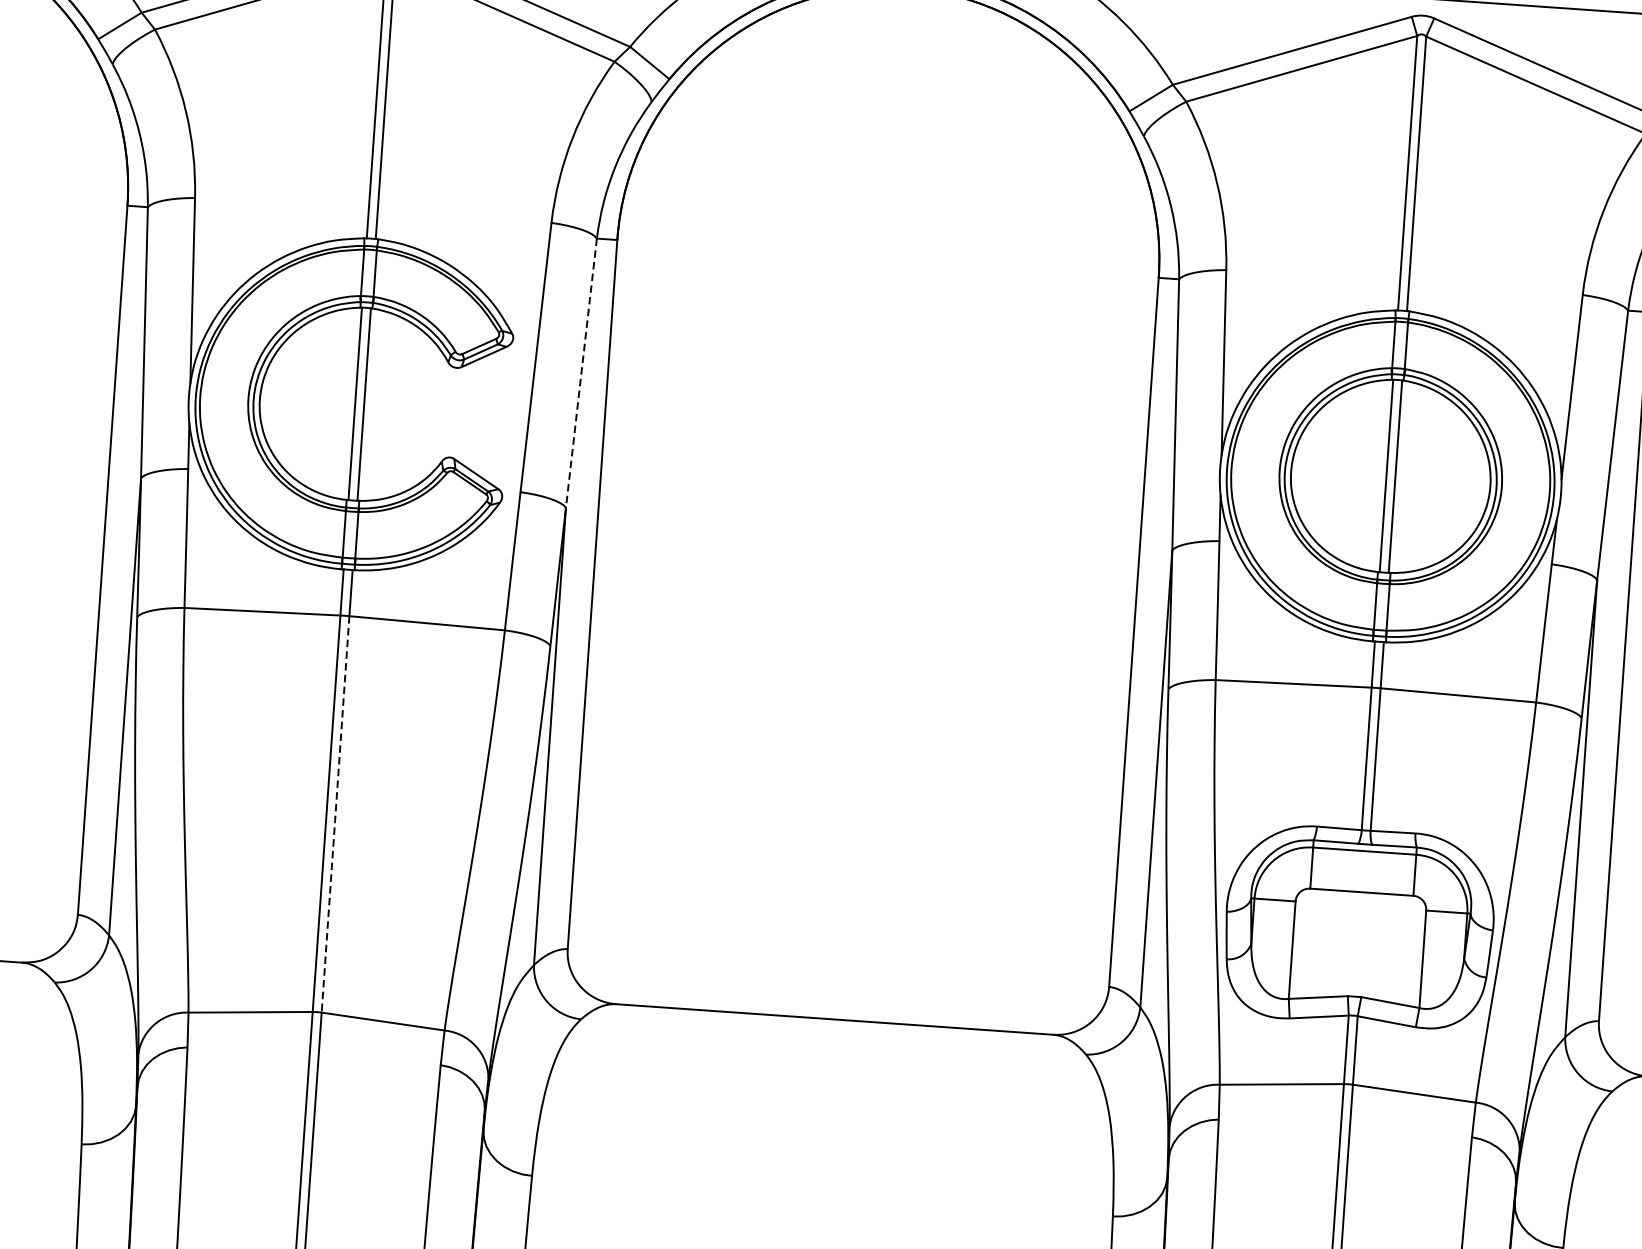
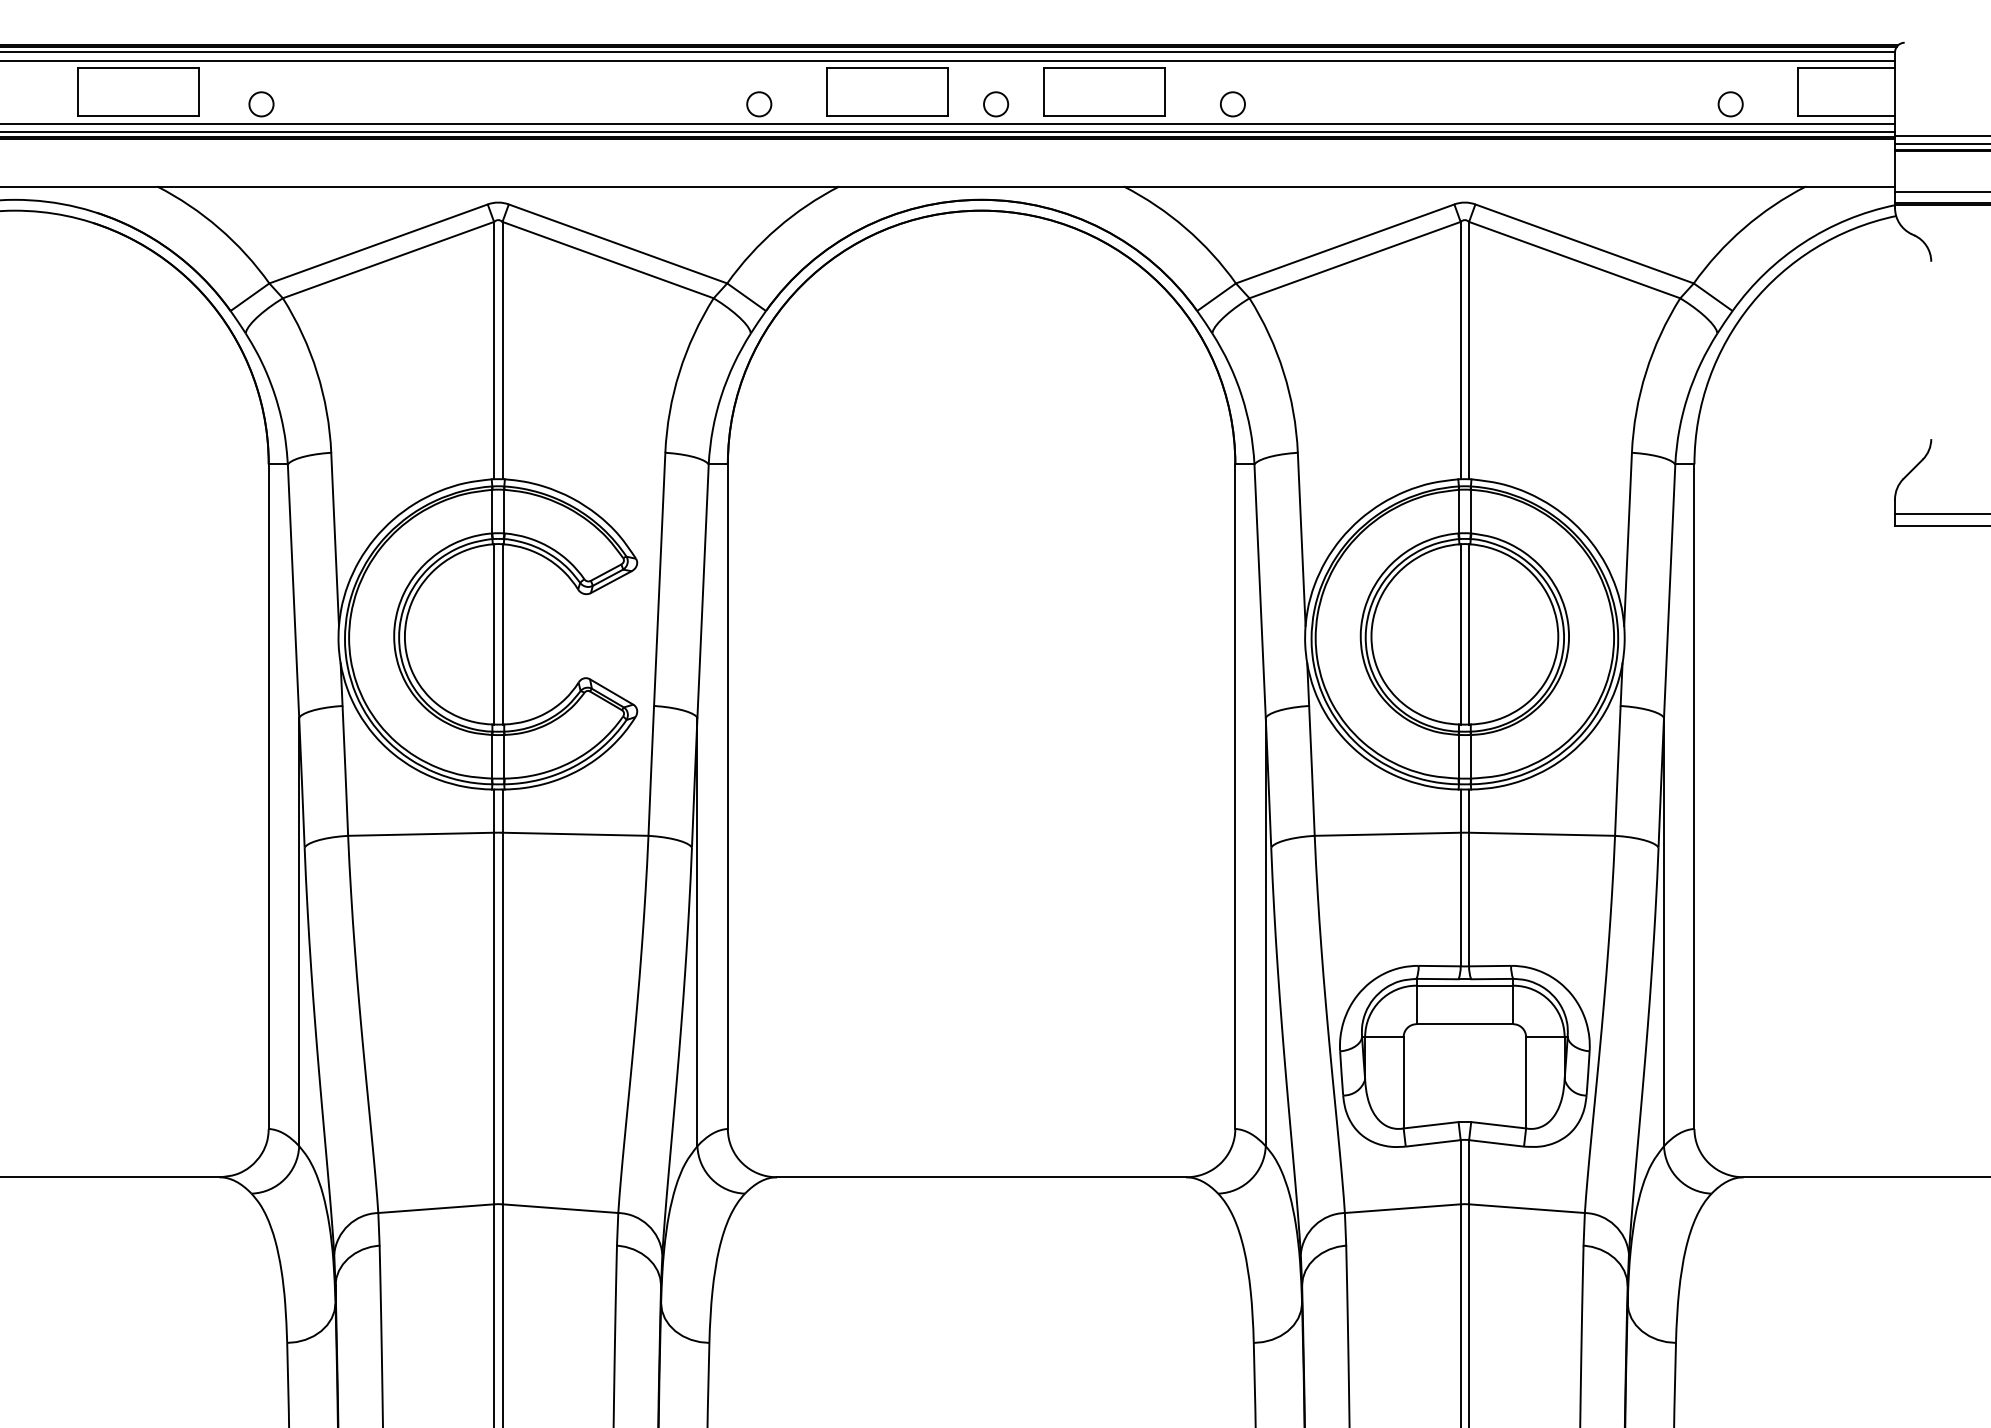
line: (581, 373) -> (703, 591), dashed -> solid
line: (335, 814) -> (502, 1018), dashed -> solid

